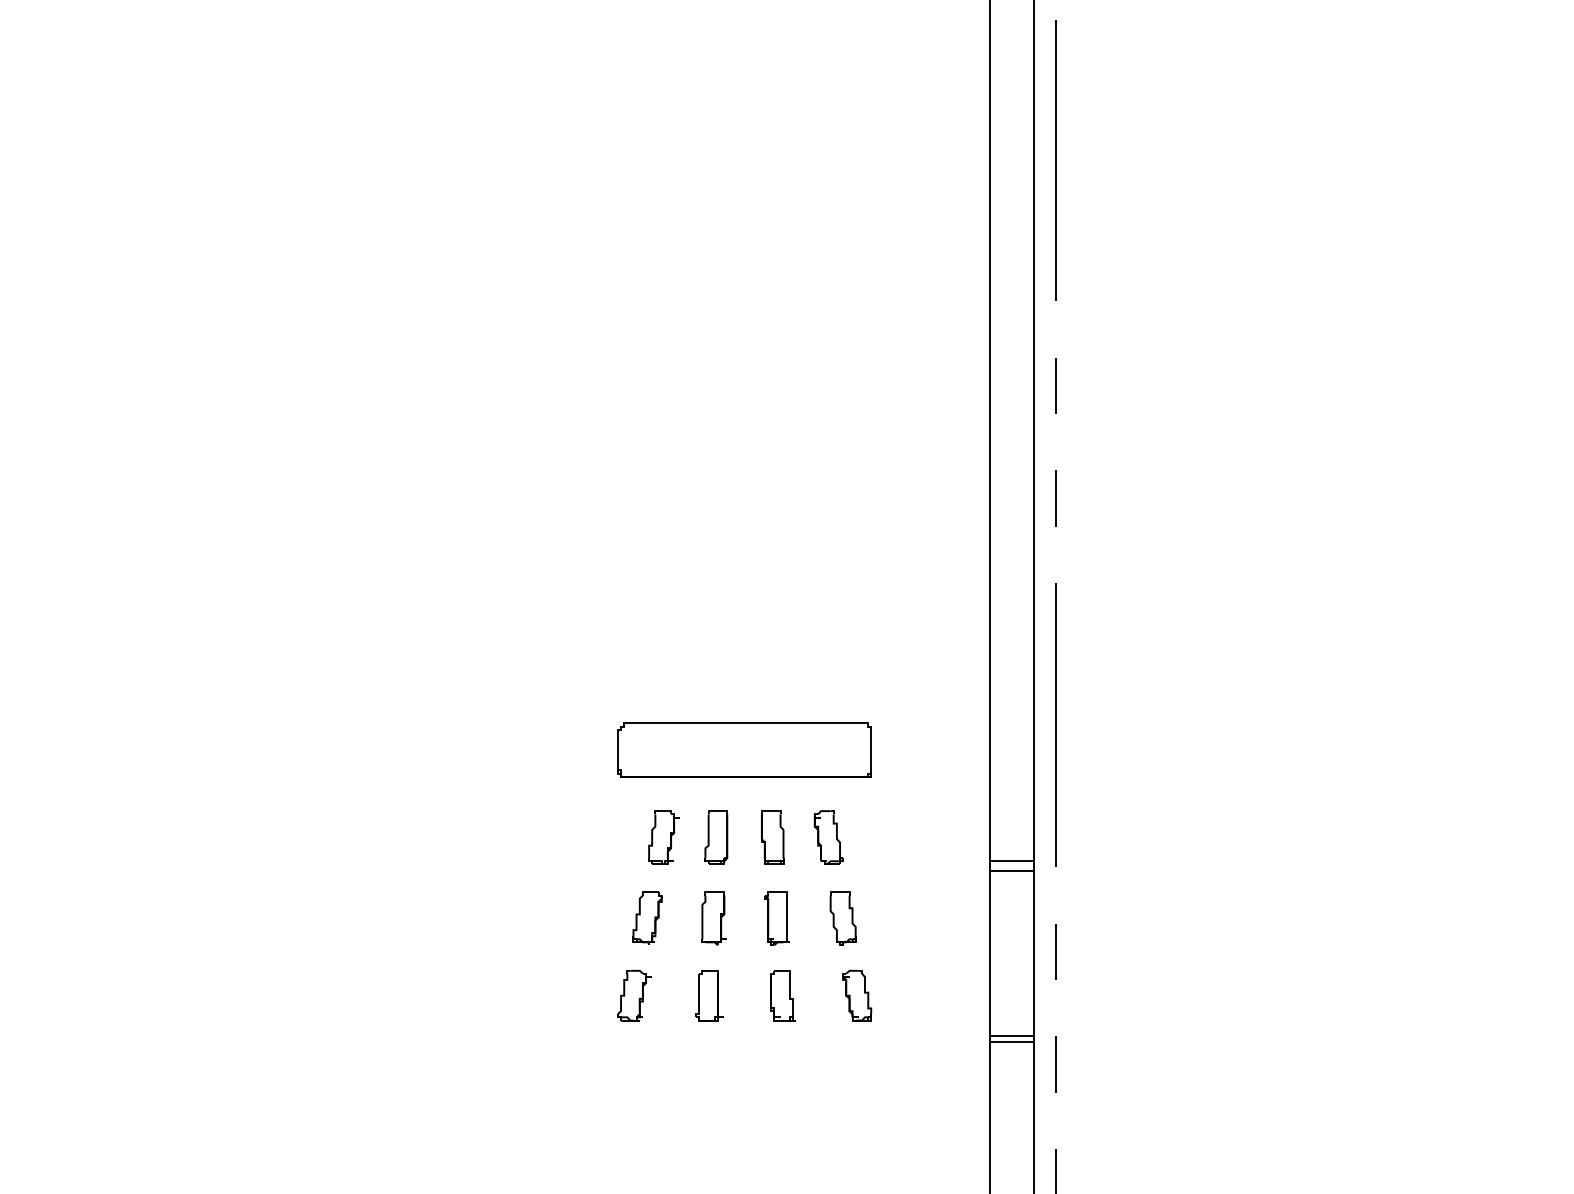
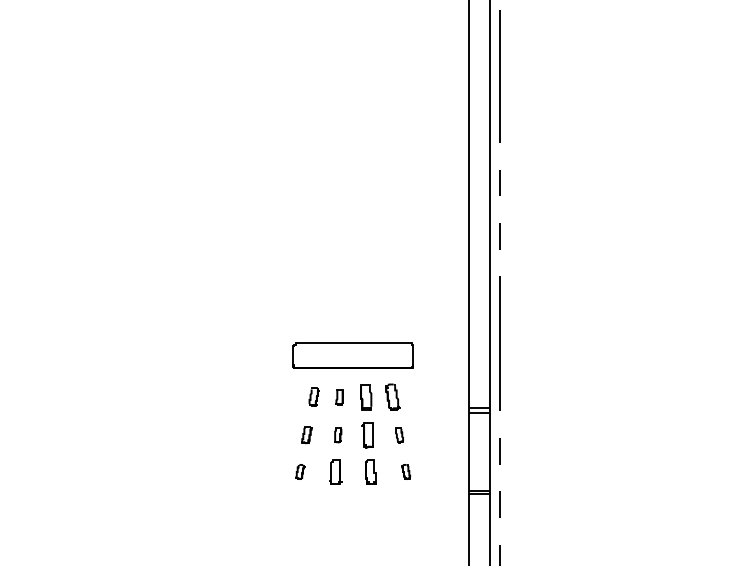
part: (661, 838) -> (313, 397), size x0.7
part: (716, 838) -> (339, 397), size x0.6
part: (646, 916) -> (306, 434), size x0.7
part: (714, 918) -> (338, 435), size x0.6
part: (842, 918) -> (399, 435), size x0.6
part: (634, 994) -> (300, 471), size x0.6
part: (855, 994) -> (405, 471), size x0.6

